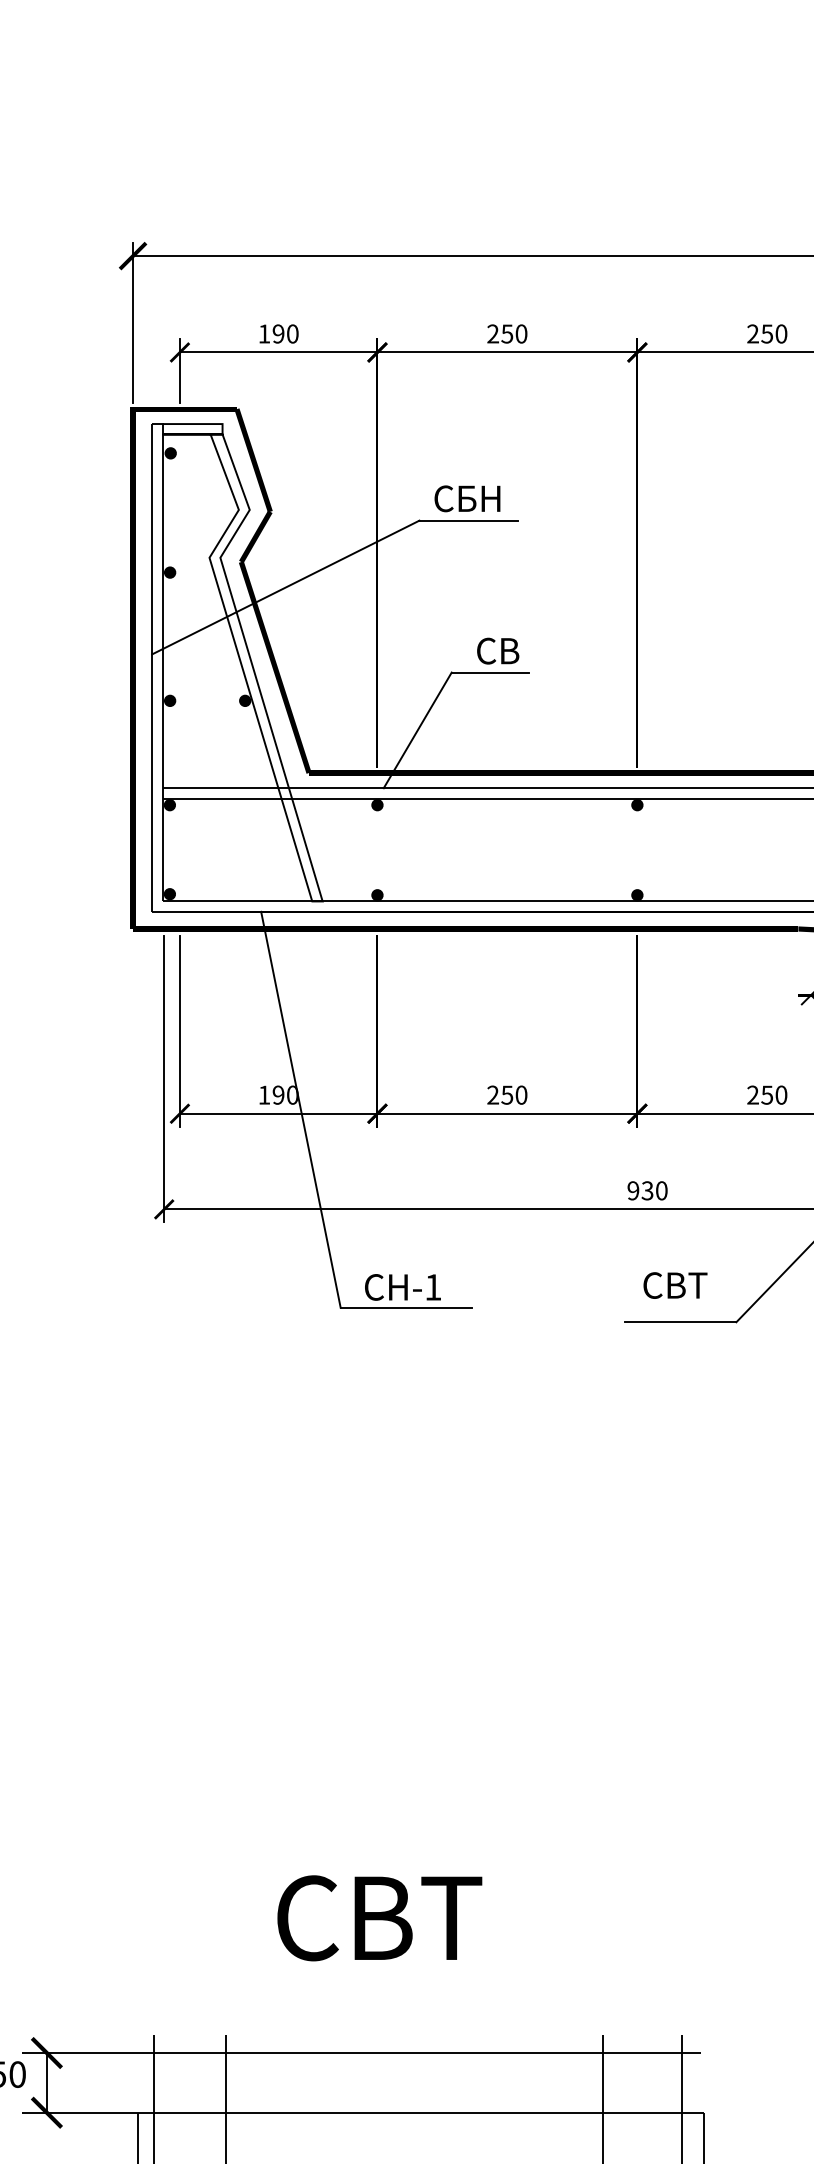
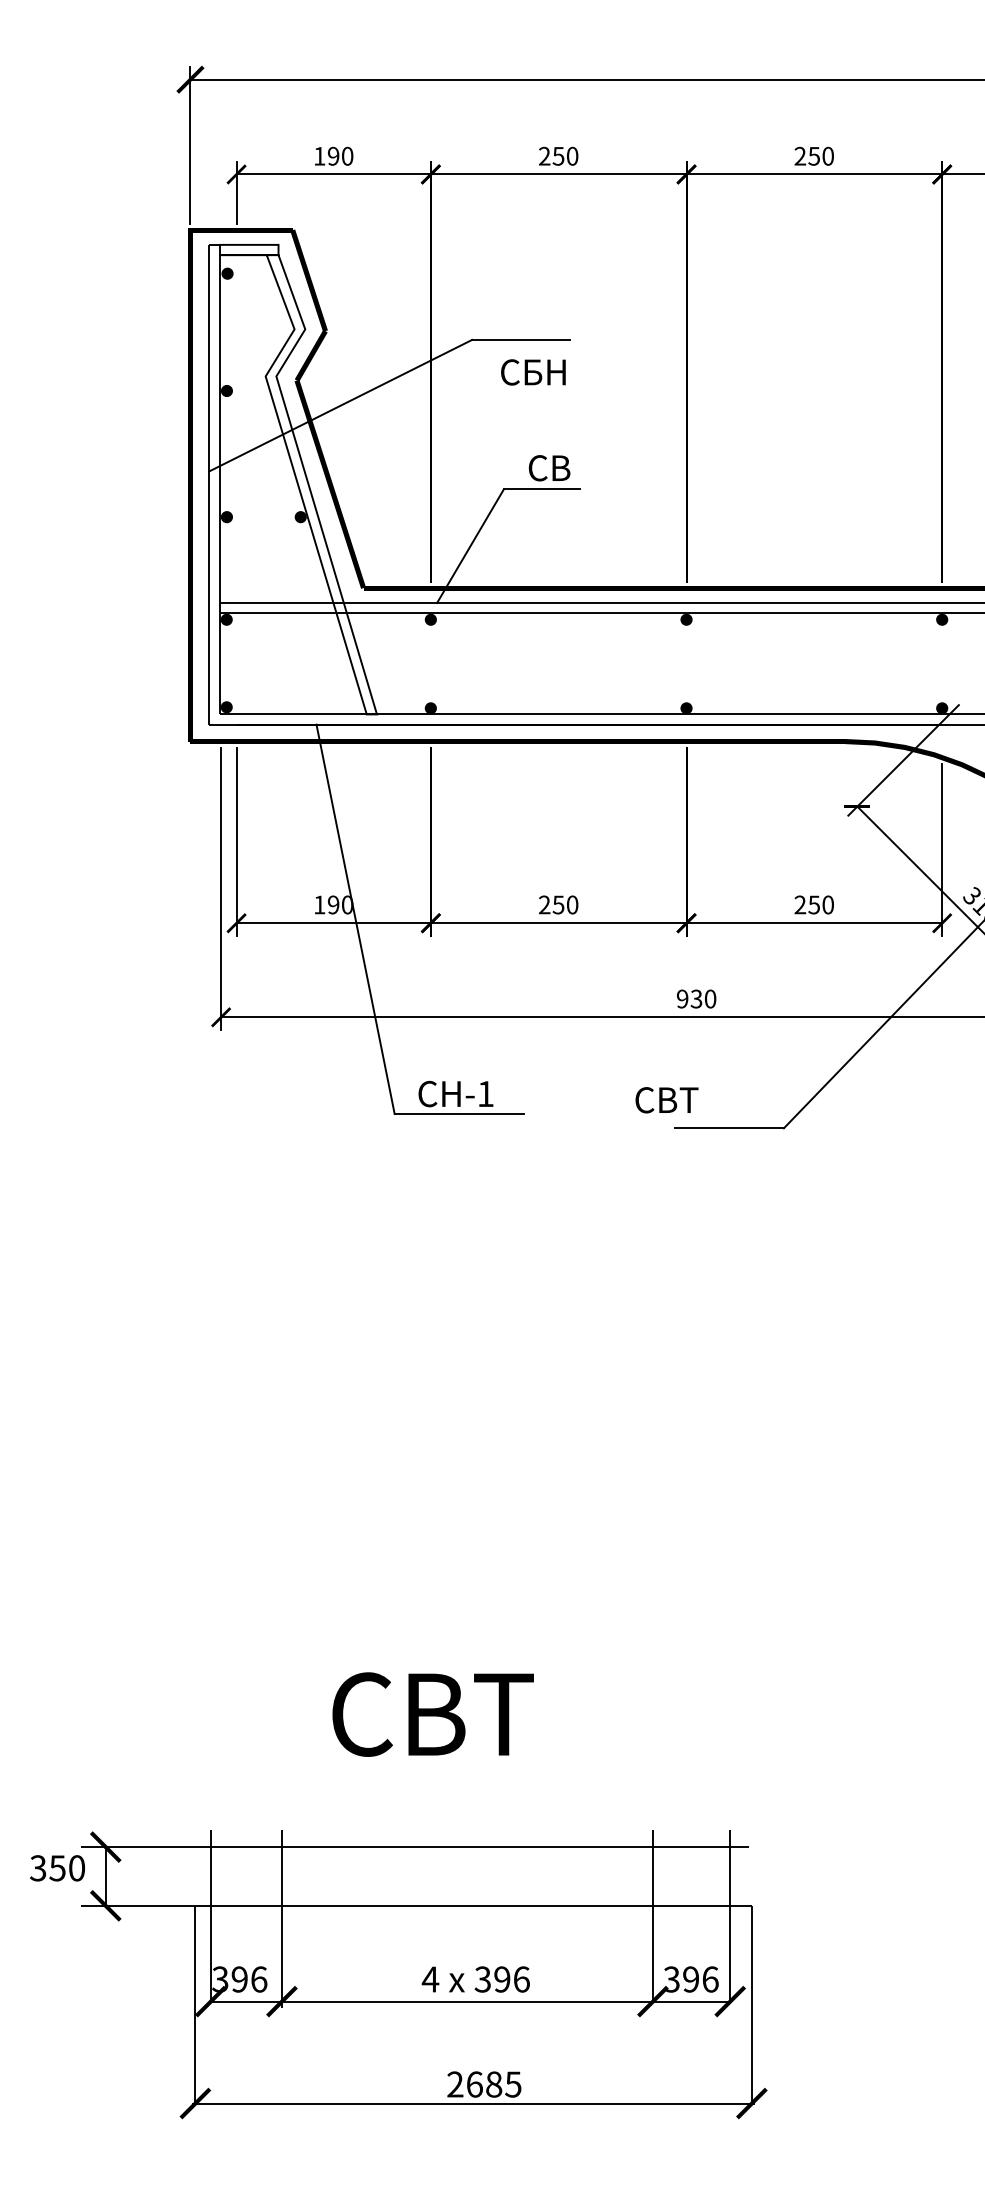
text: (467, 498) -> (533, 372), moved
text: (674, 1285) -> (666, 1100), moved

